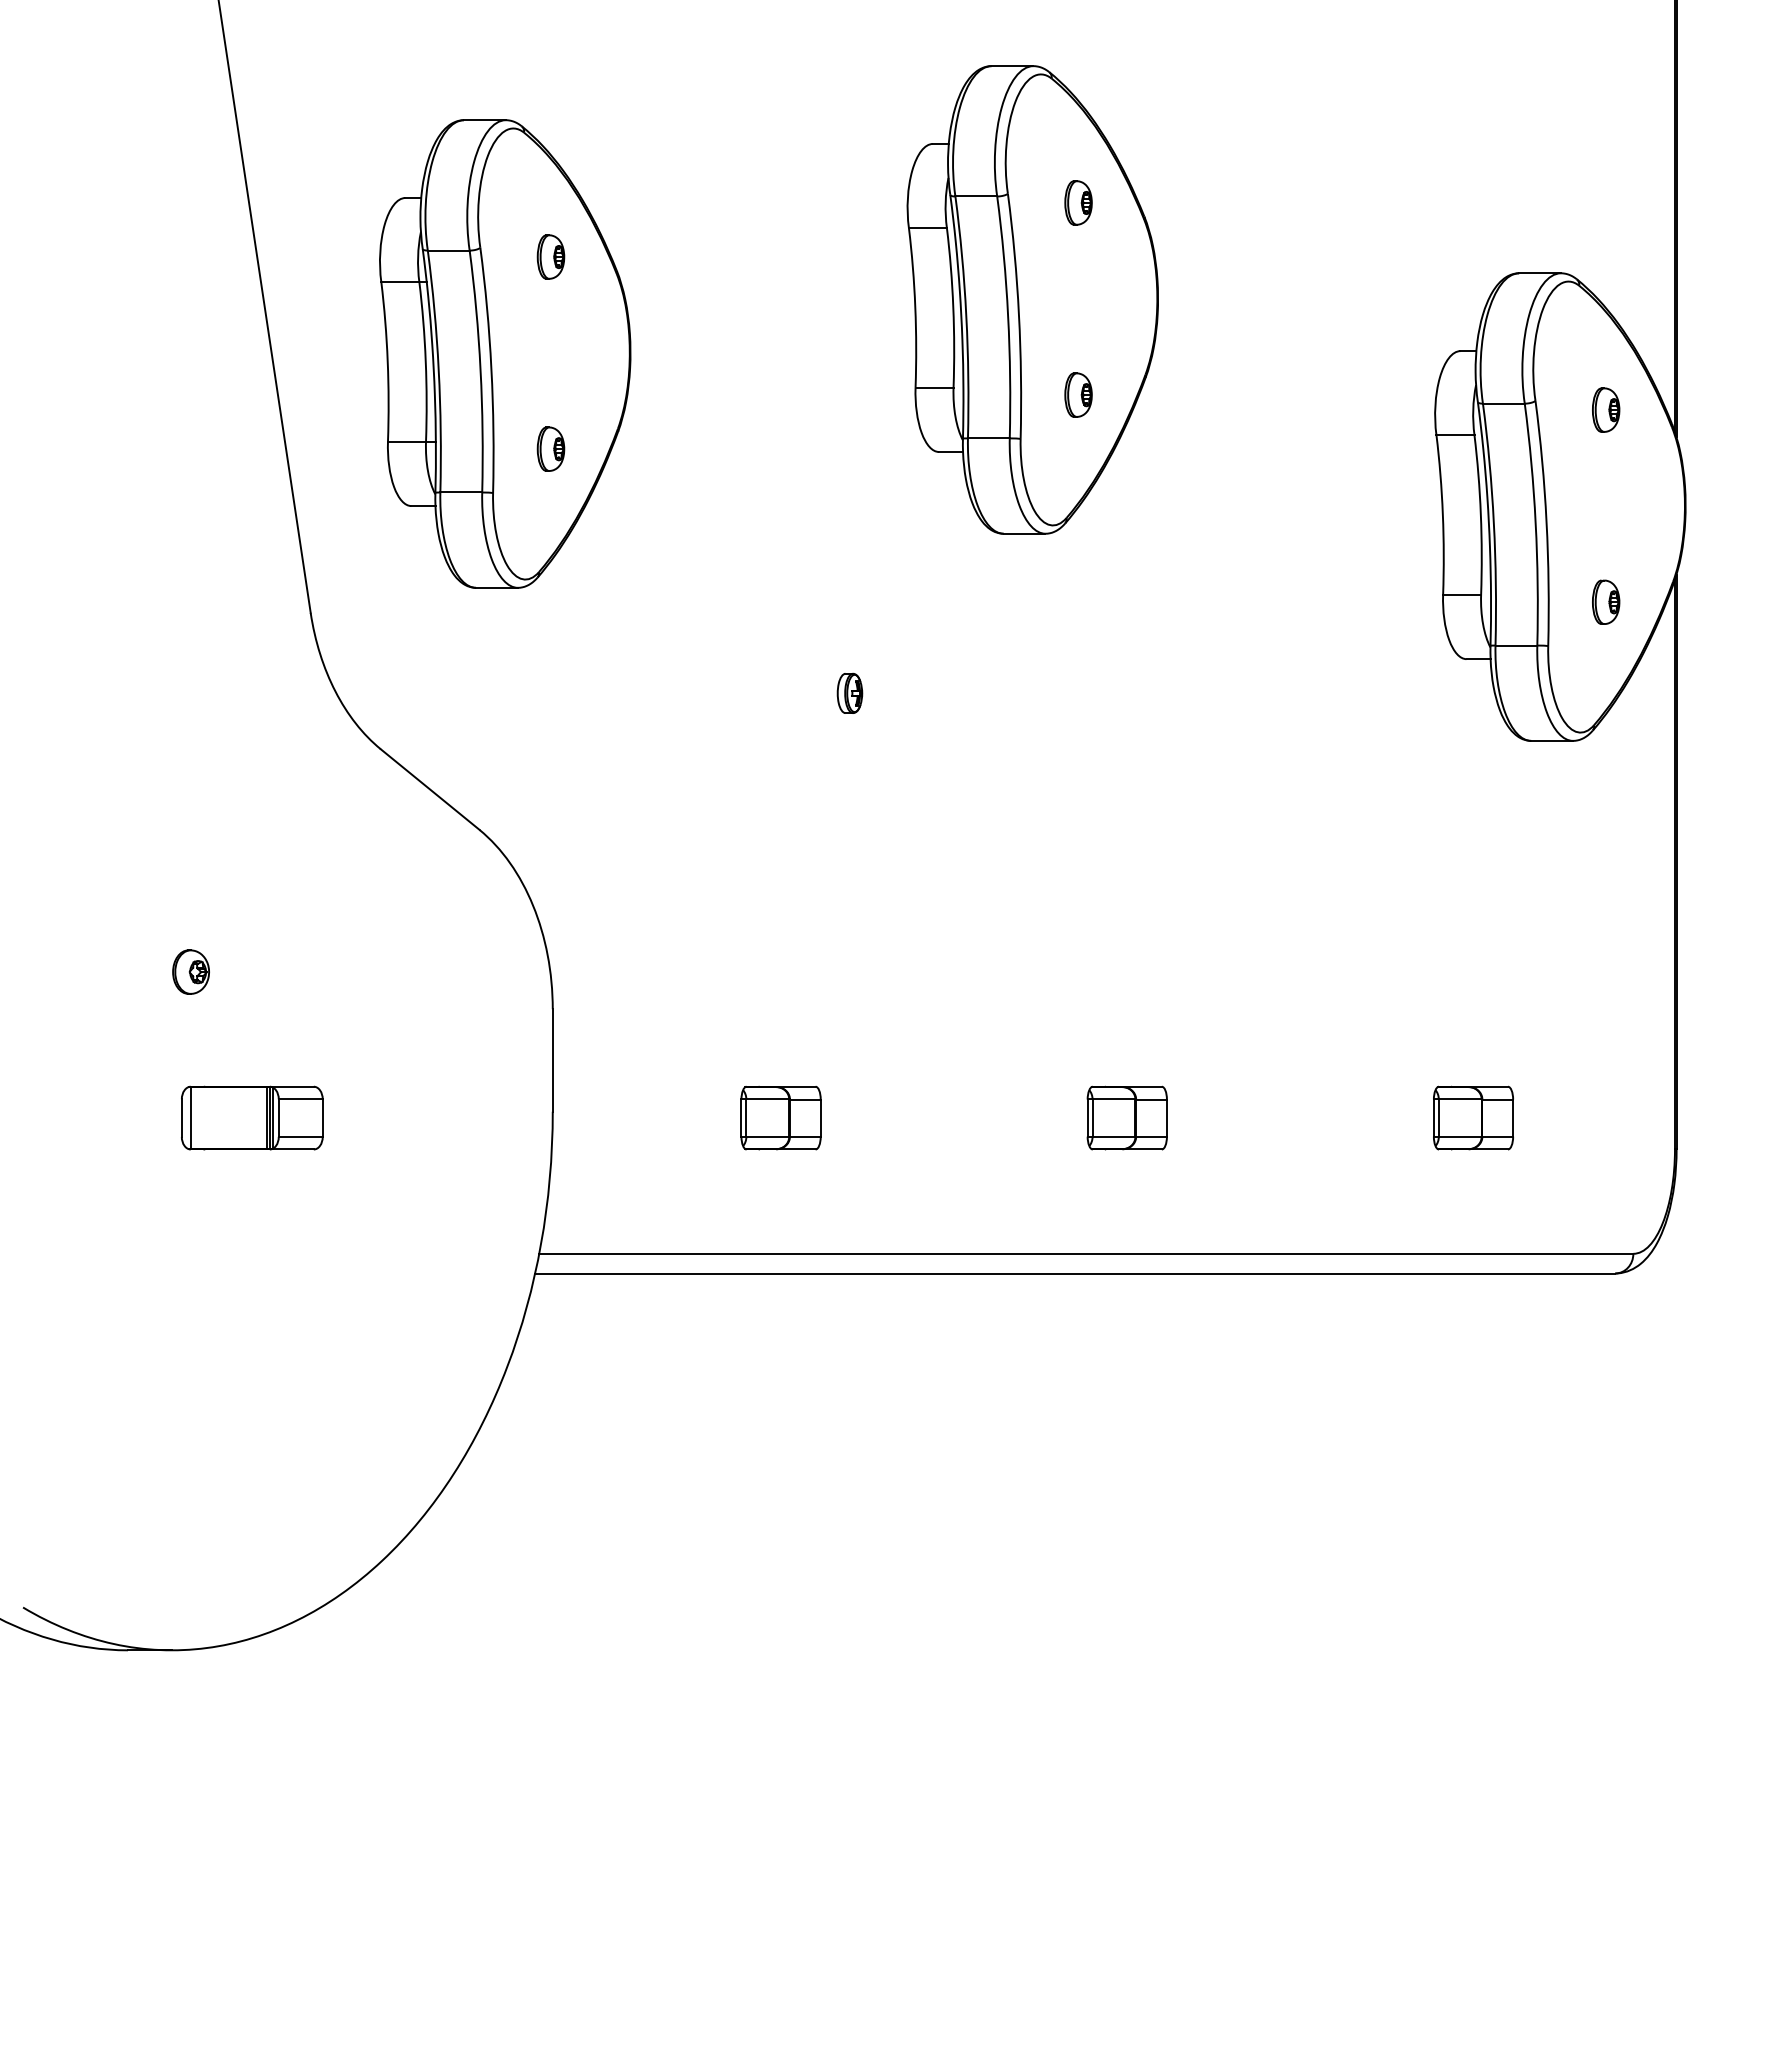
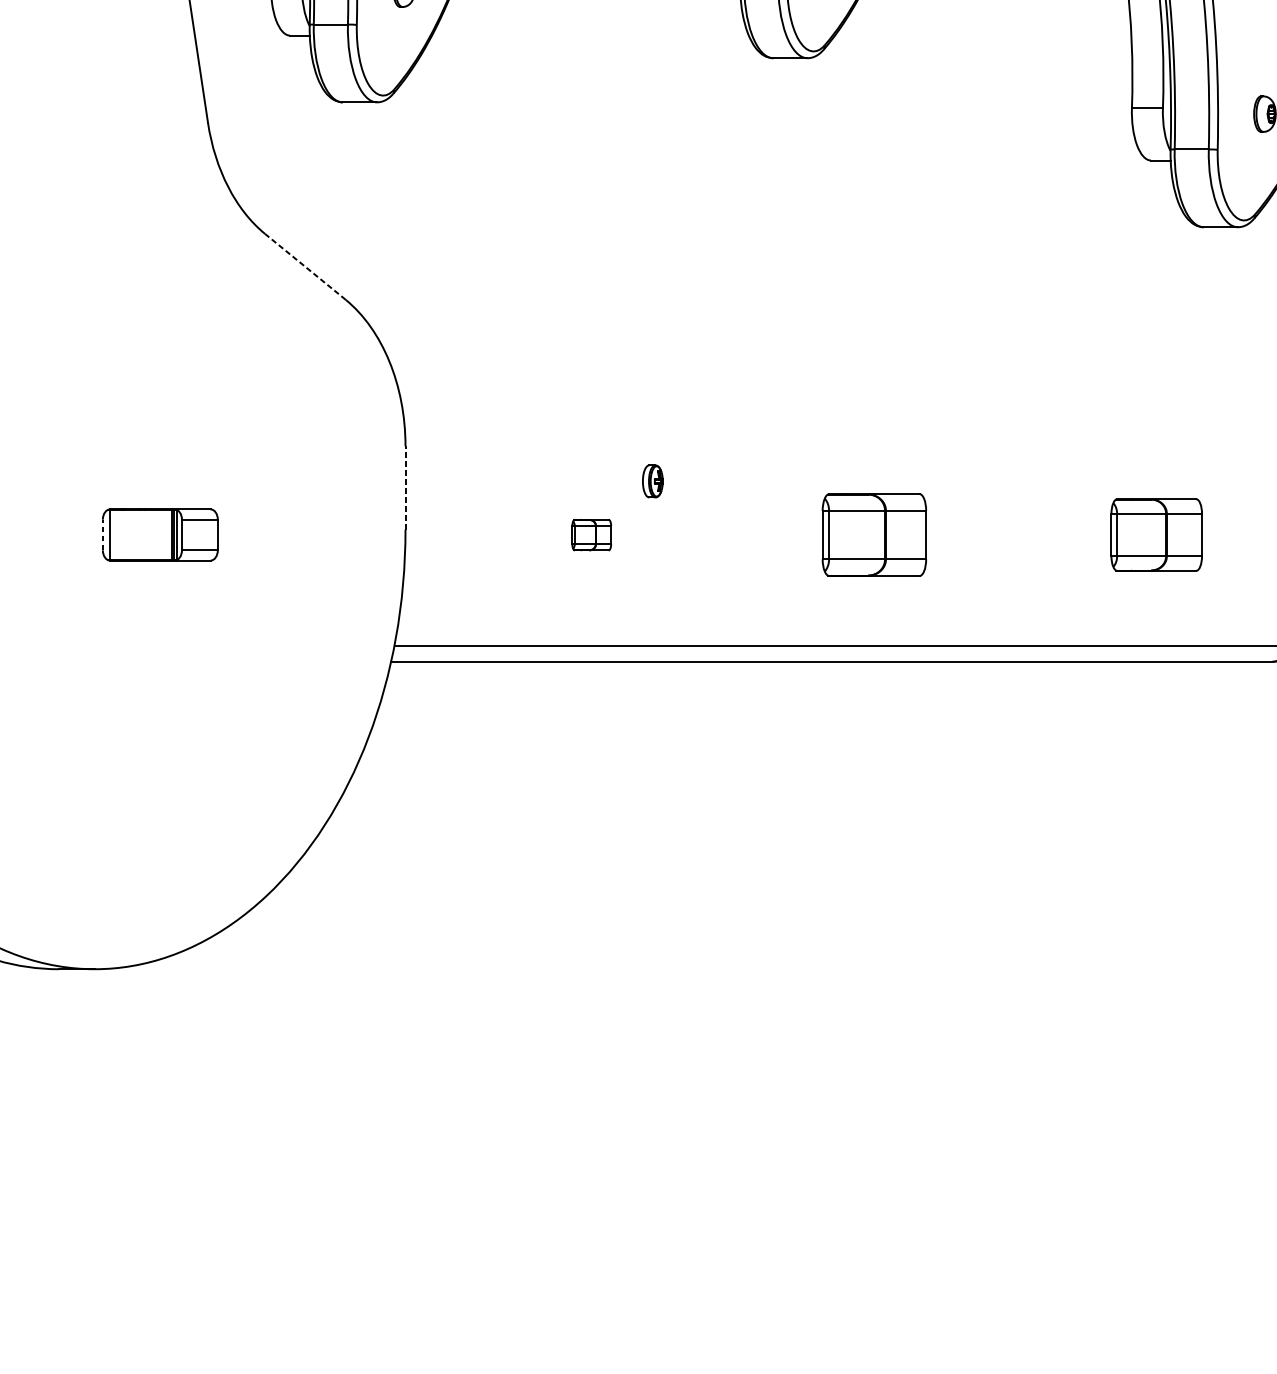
part: (849, 692) -> (652, 480), moved
line: (430, 789) -> (305, 266), solid -> dashed
part: (190, 971) -> (109, 415), removed
line: (552, 1060) -> (405, 487), solid -> dashed
part: (1126, 1117) -> (873, 534), size x1.6
part: (1473, 1117) -> (1156, 534), size x1.4
line: (181, 1118) -> (102, 535), solid -> dashed
part: (780, 1118) -> (591, 535), size x0.6

